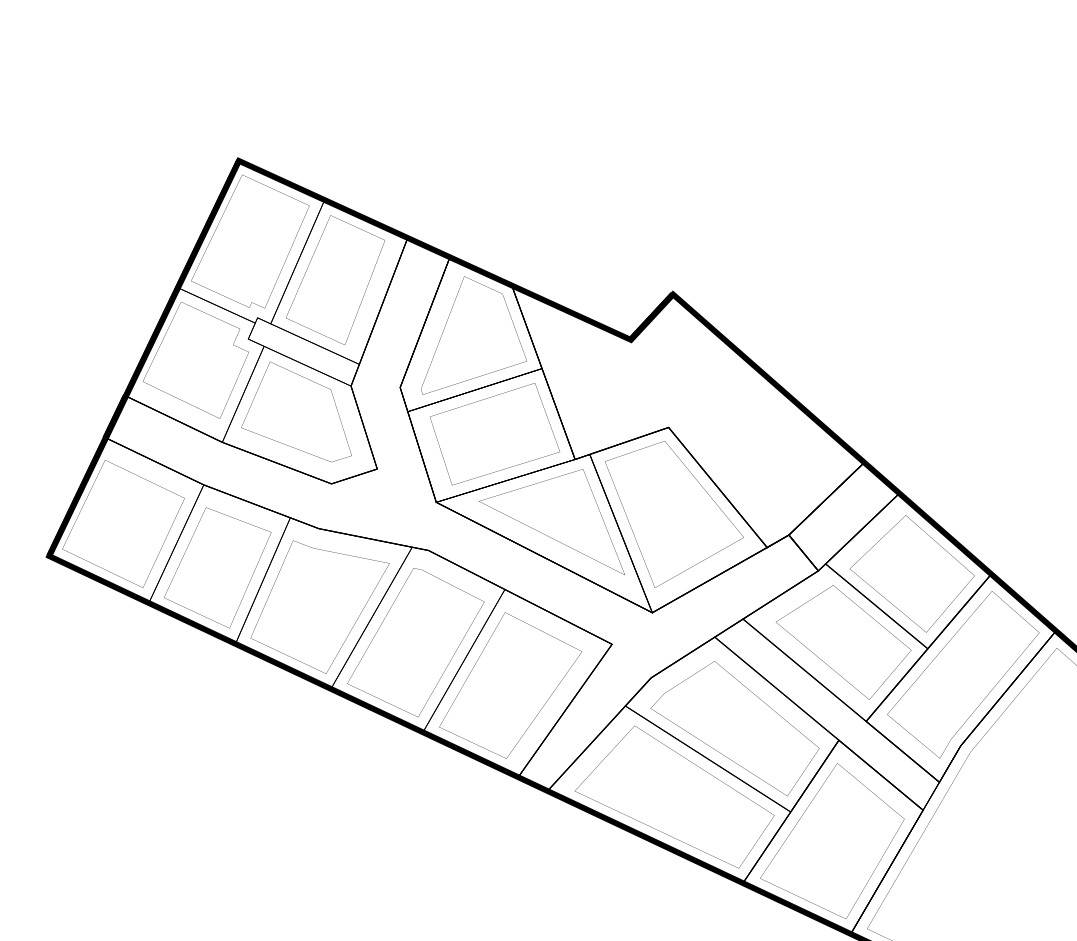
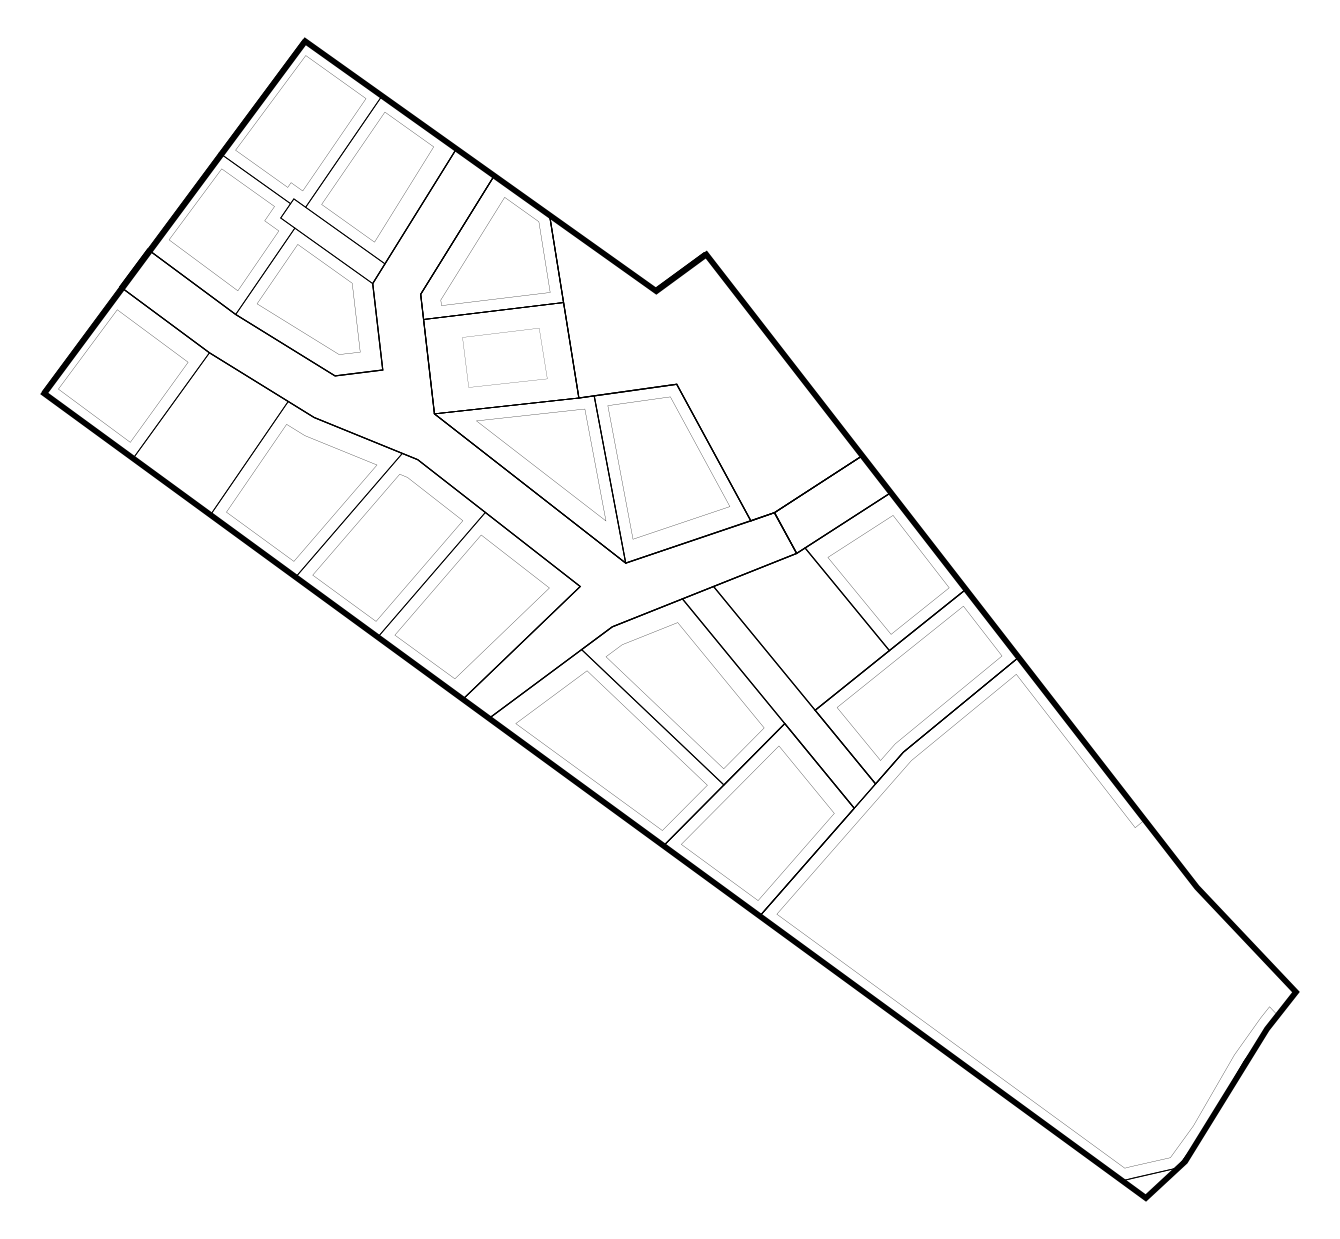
part: (494, 433) -> (504, 357), size x0.7
part: (217, 567) -> (207, 436), removed
part: (844, 643) -> (808, 629), removed

